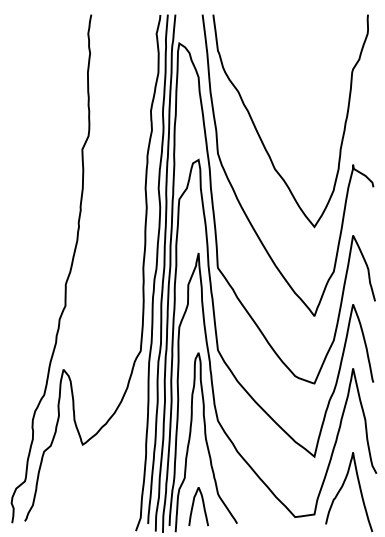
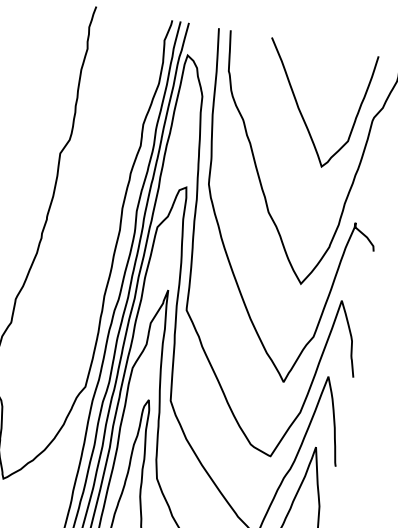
curve: (288, 75) -> (301, 111), added

